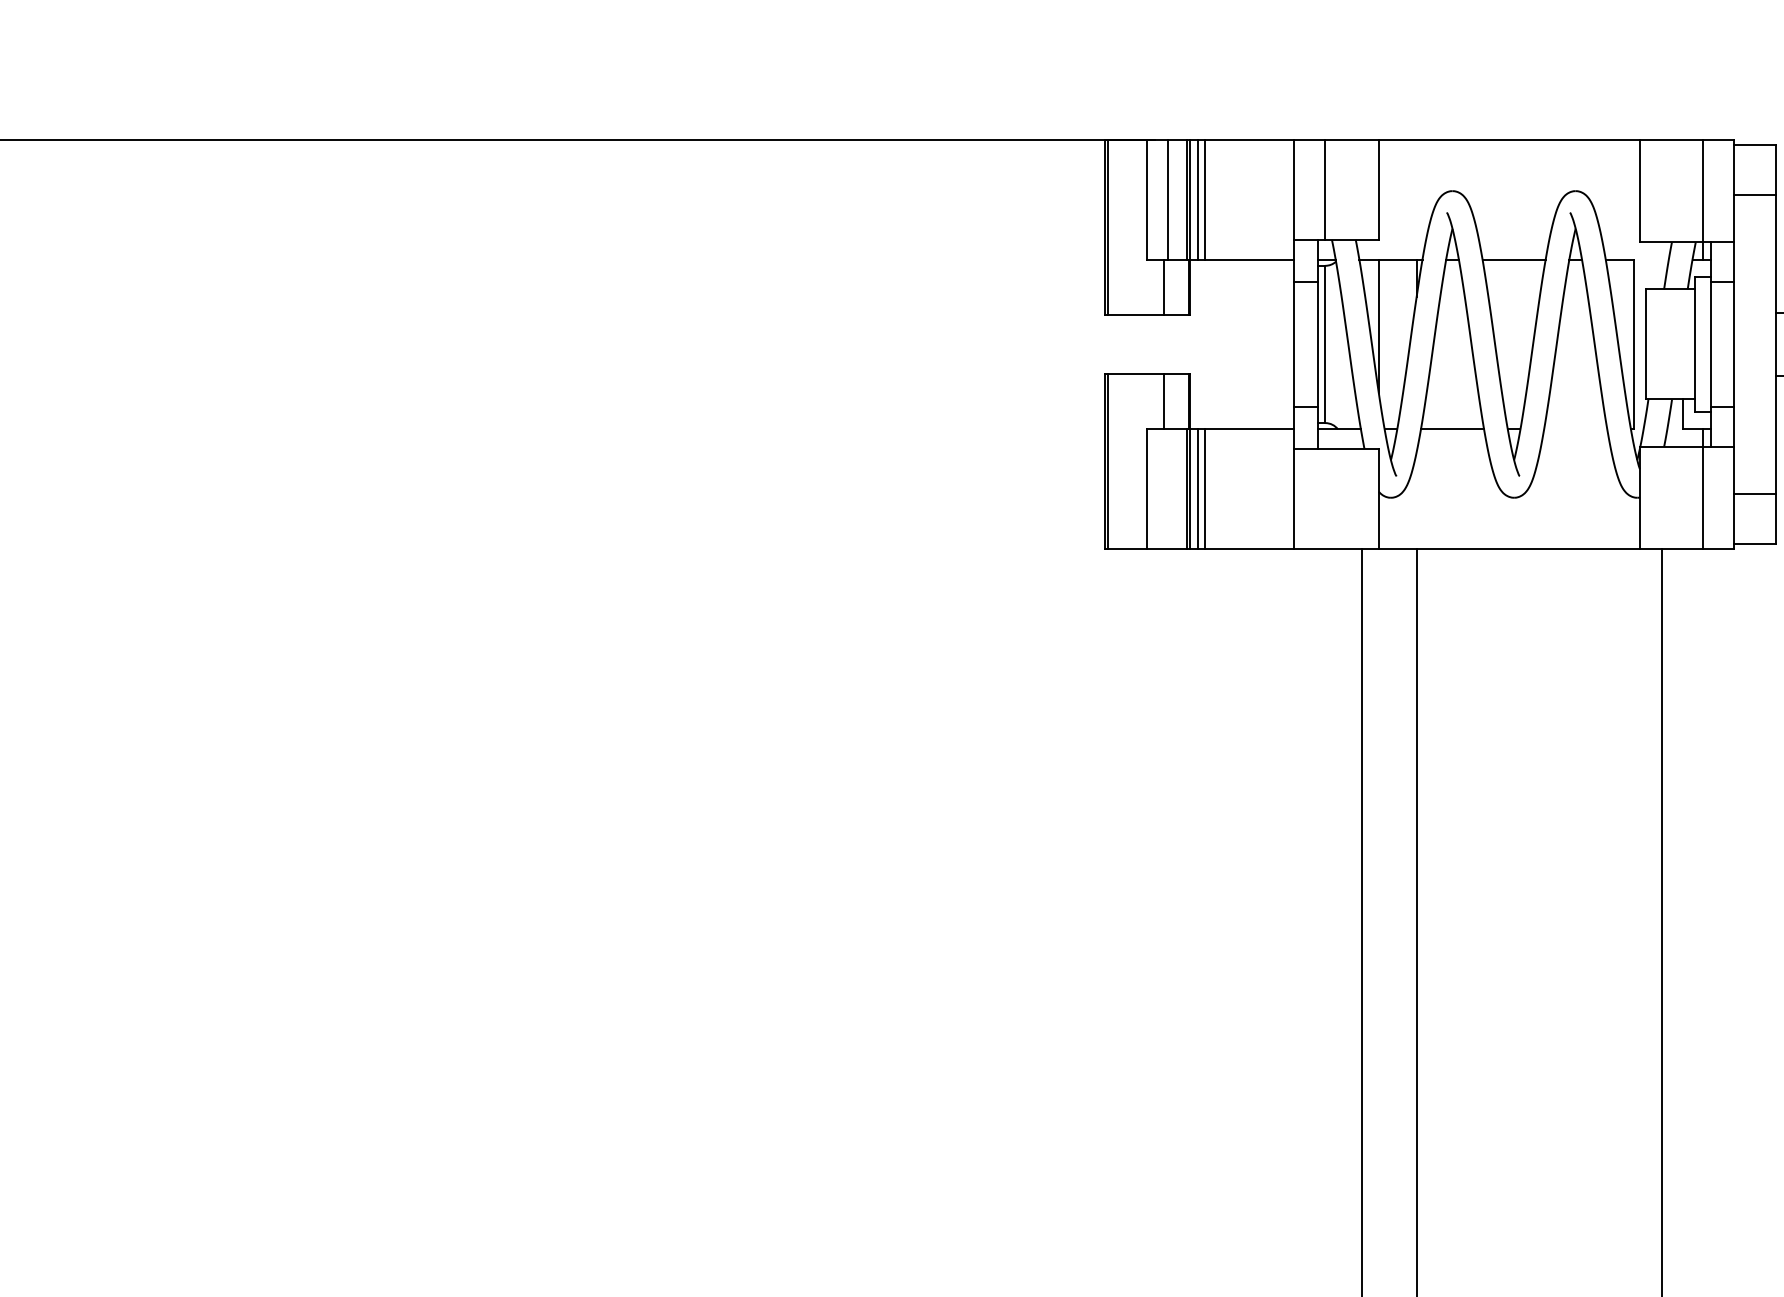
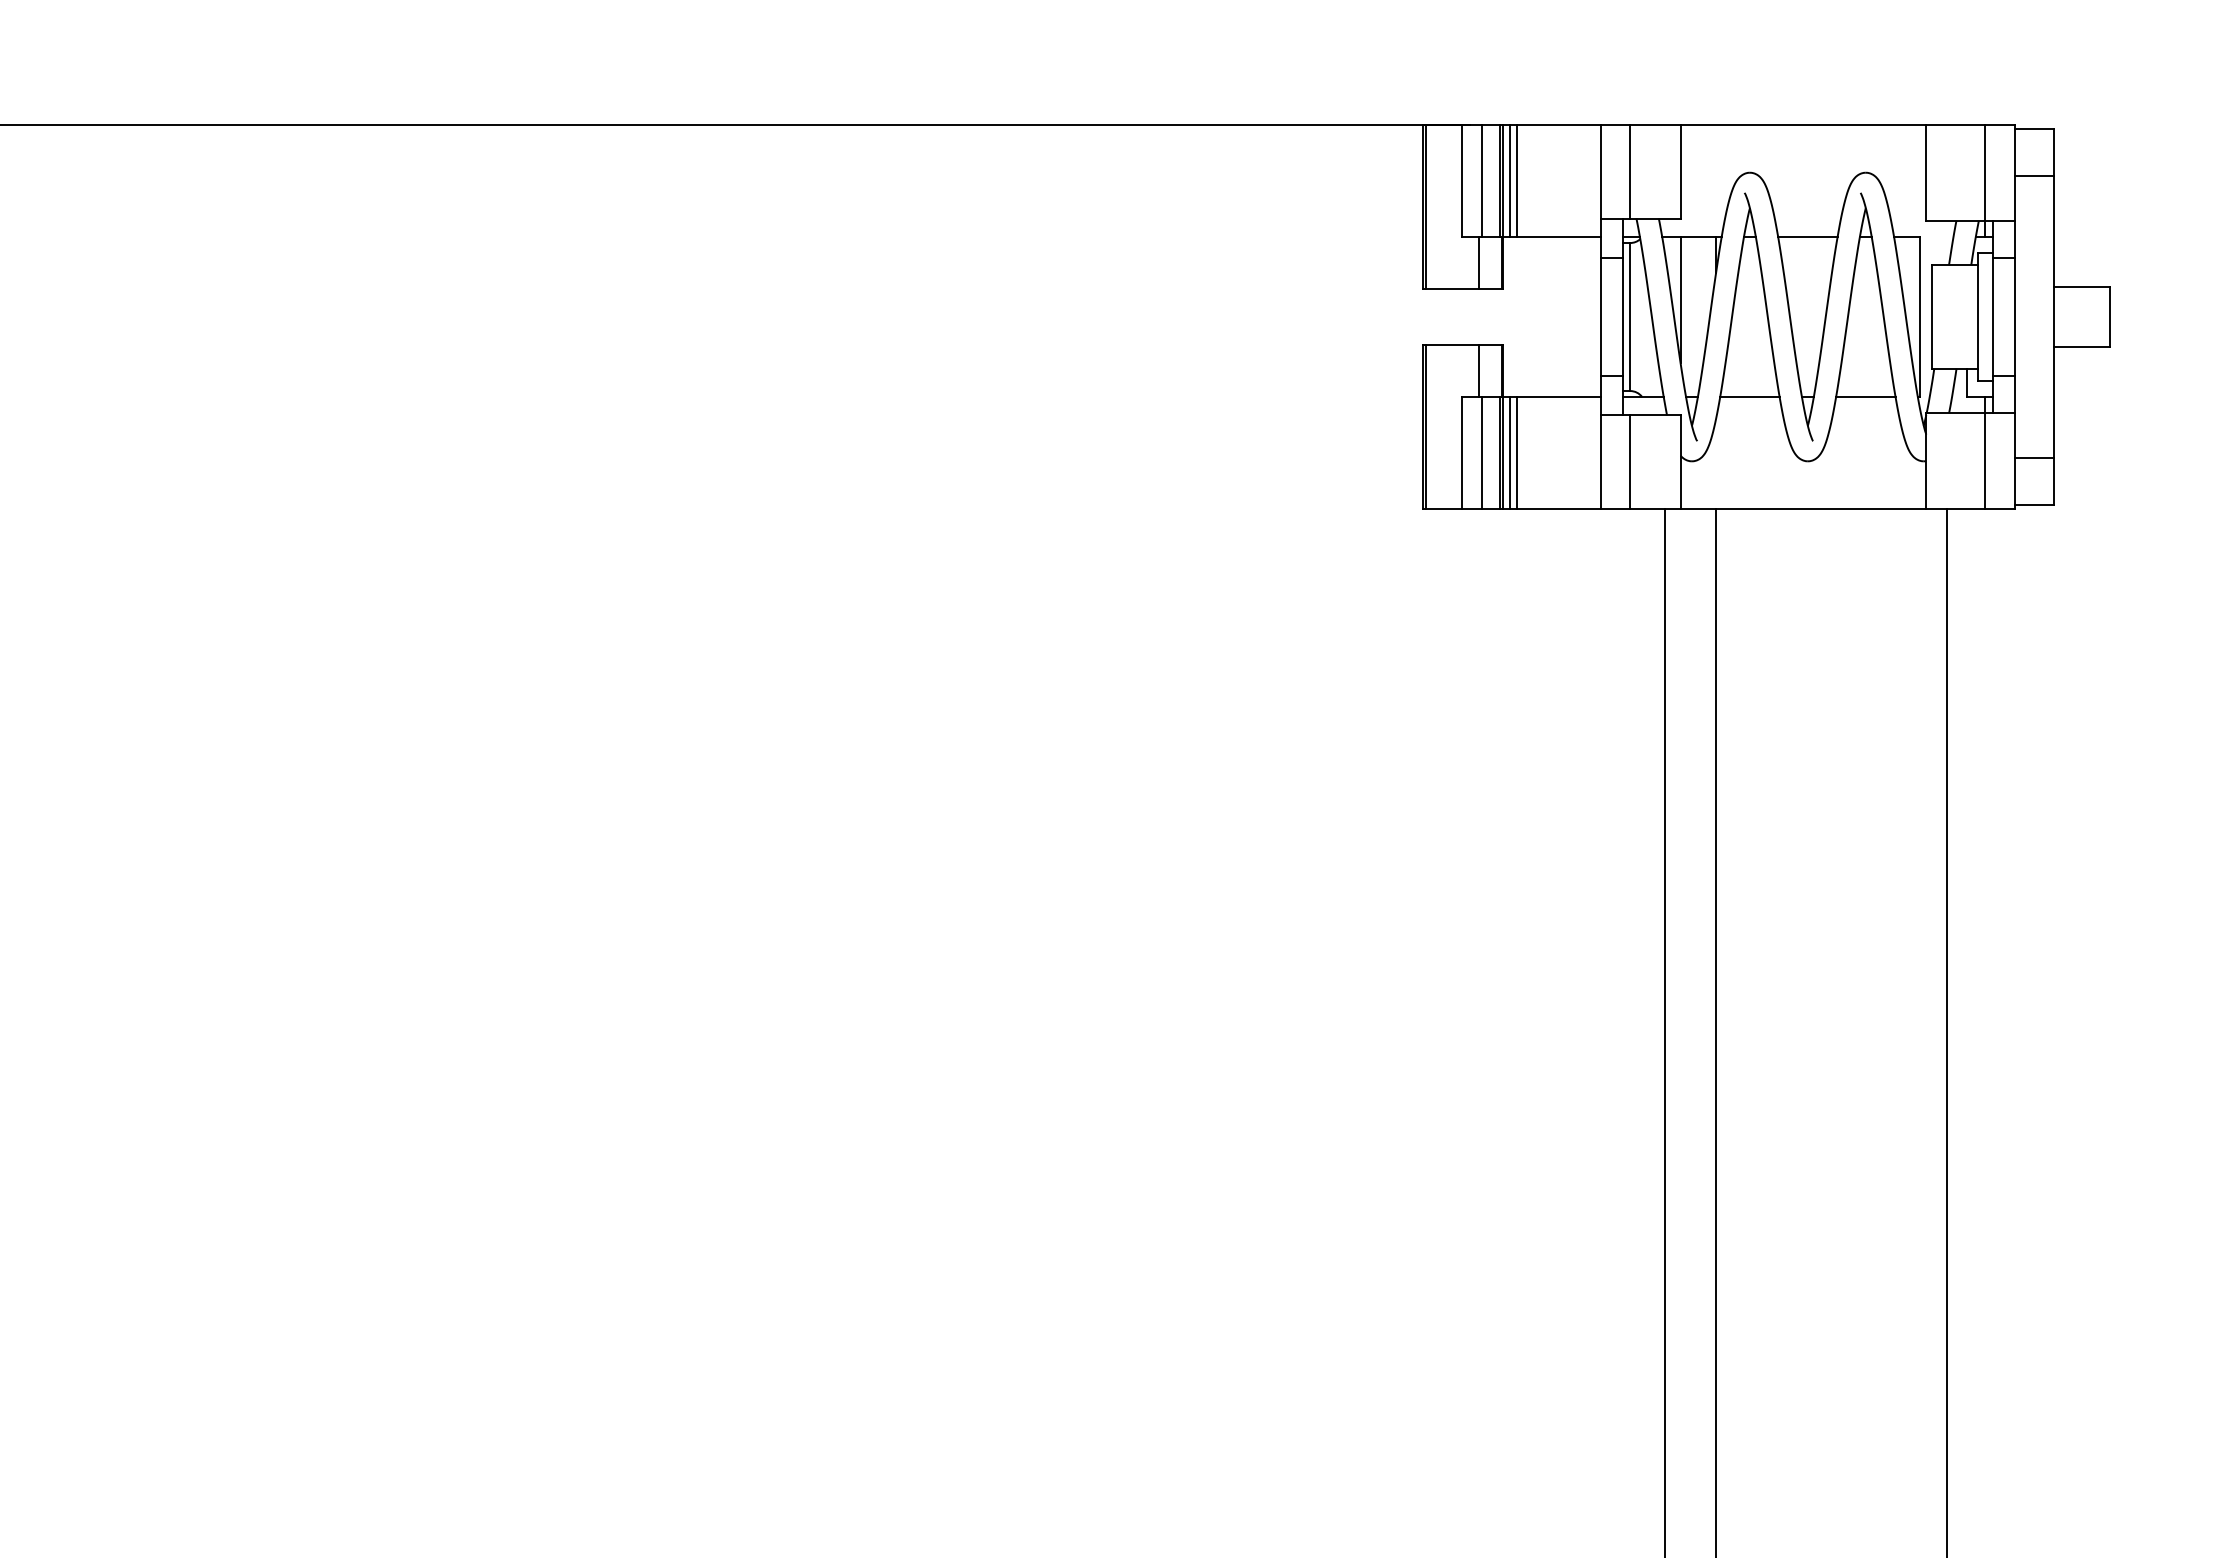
line: (1575, 428) -> (1865, 396), added
line: (1168, 488) -> (1482, 452), added
line: (1325, 499) -> (1630, 462), added

